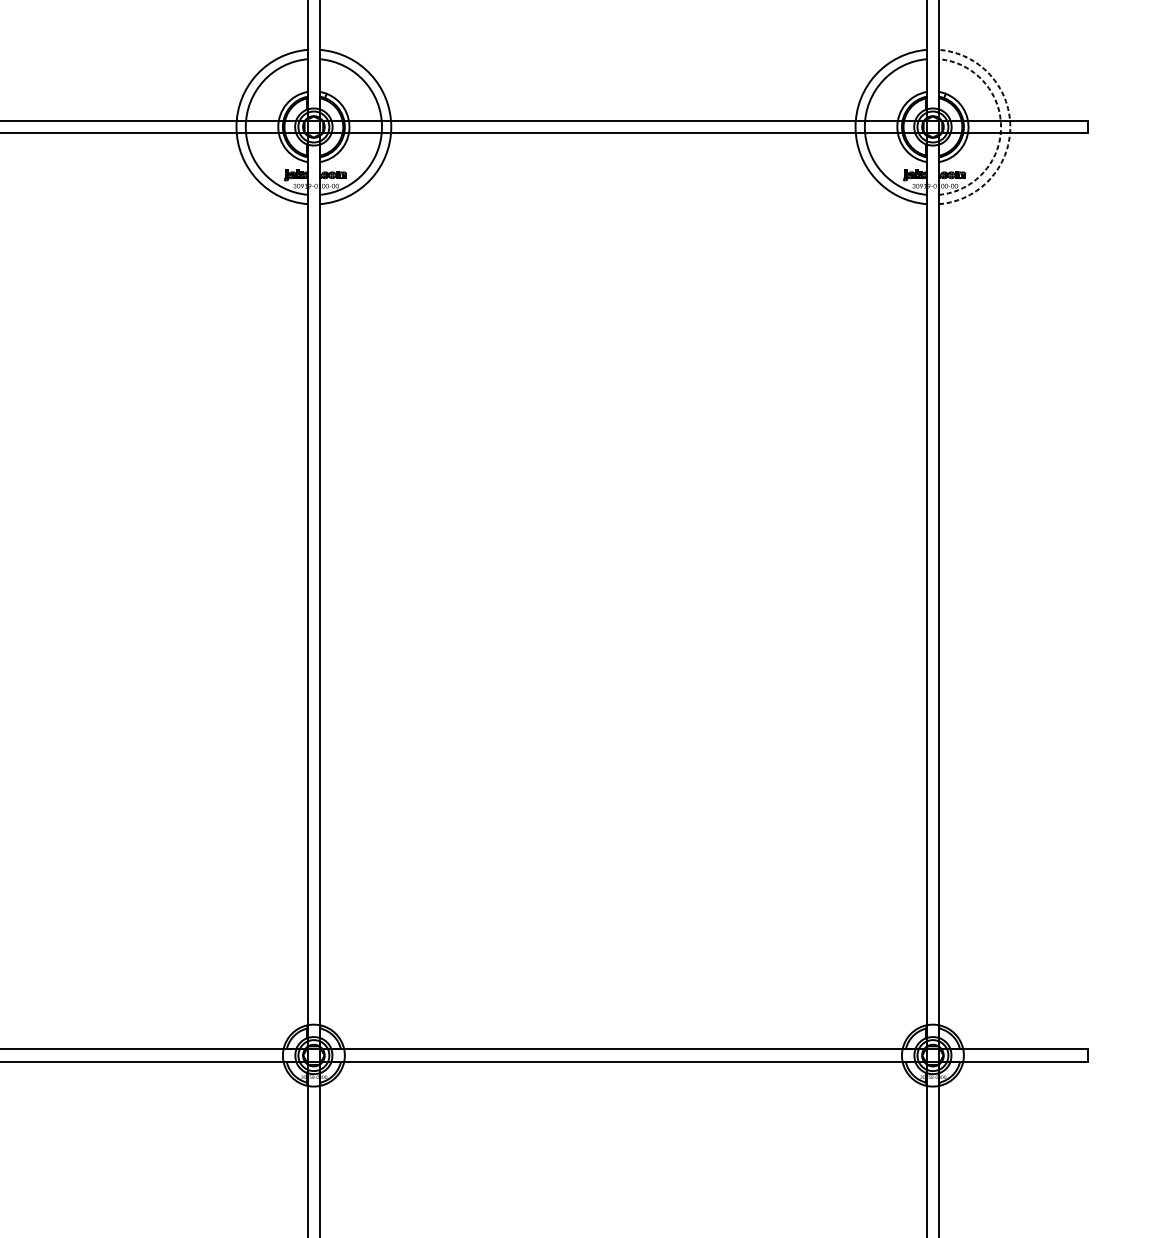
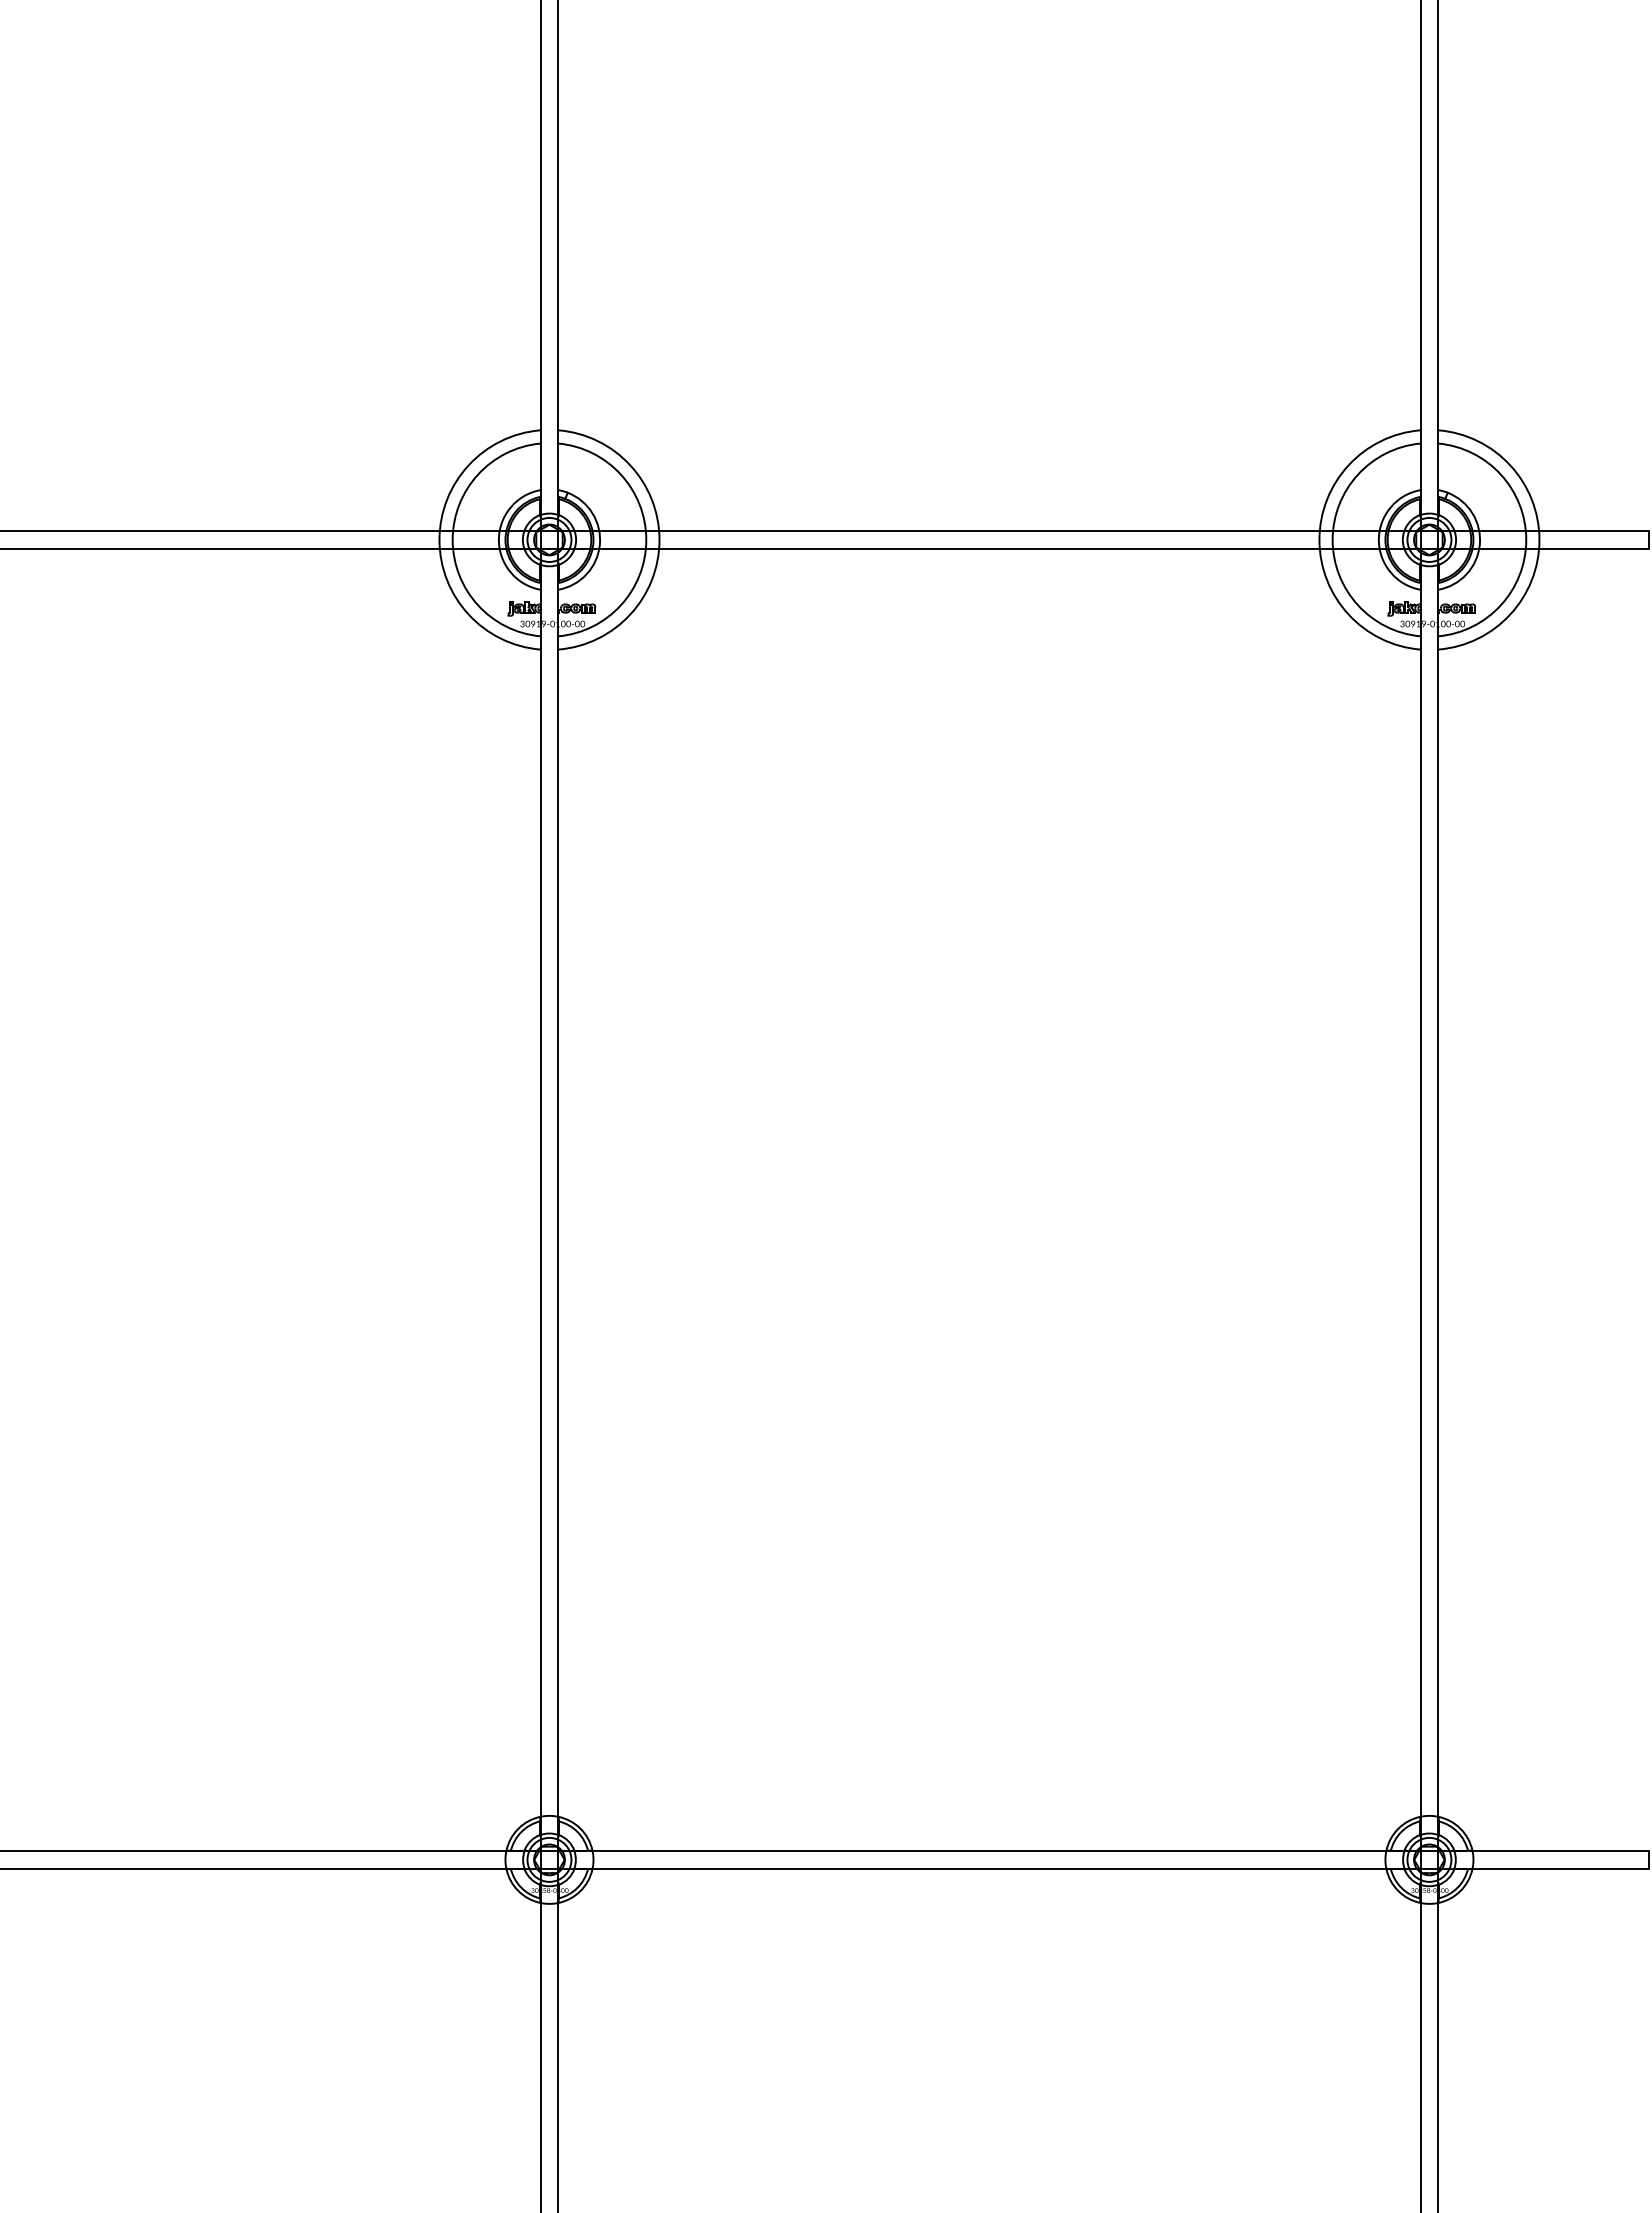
arc: (1001, 126) -> (1526, 539), dashed -> solid
arc: (1010, 126) -> (1539, 539), dashed -> solid

